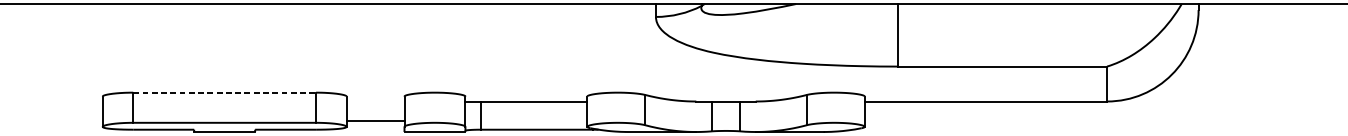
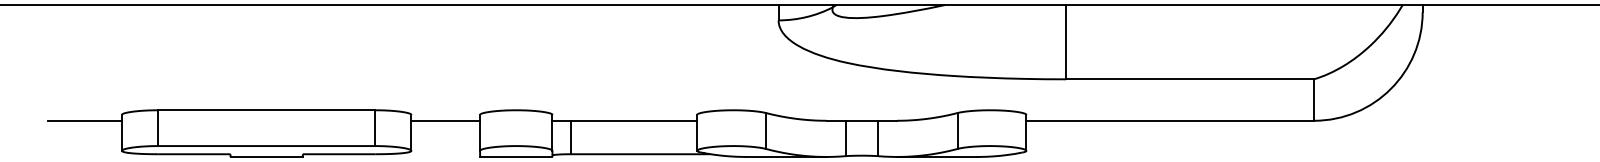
line: (224, 92) -> (266, 110), dashed -> solid
line: (71, 101) -> (84, 120), added
line: (375, 120) -> (445, 120), moved

